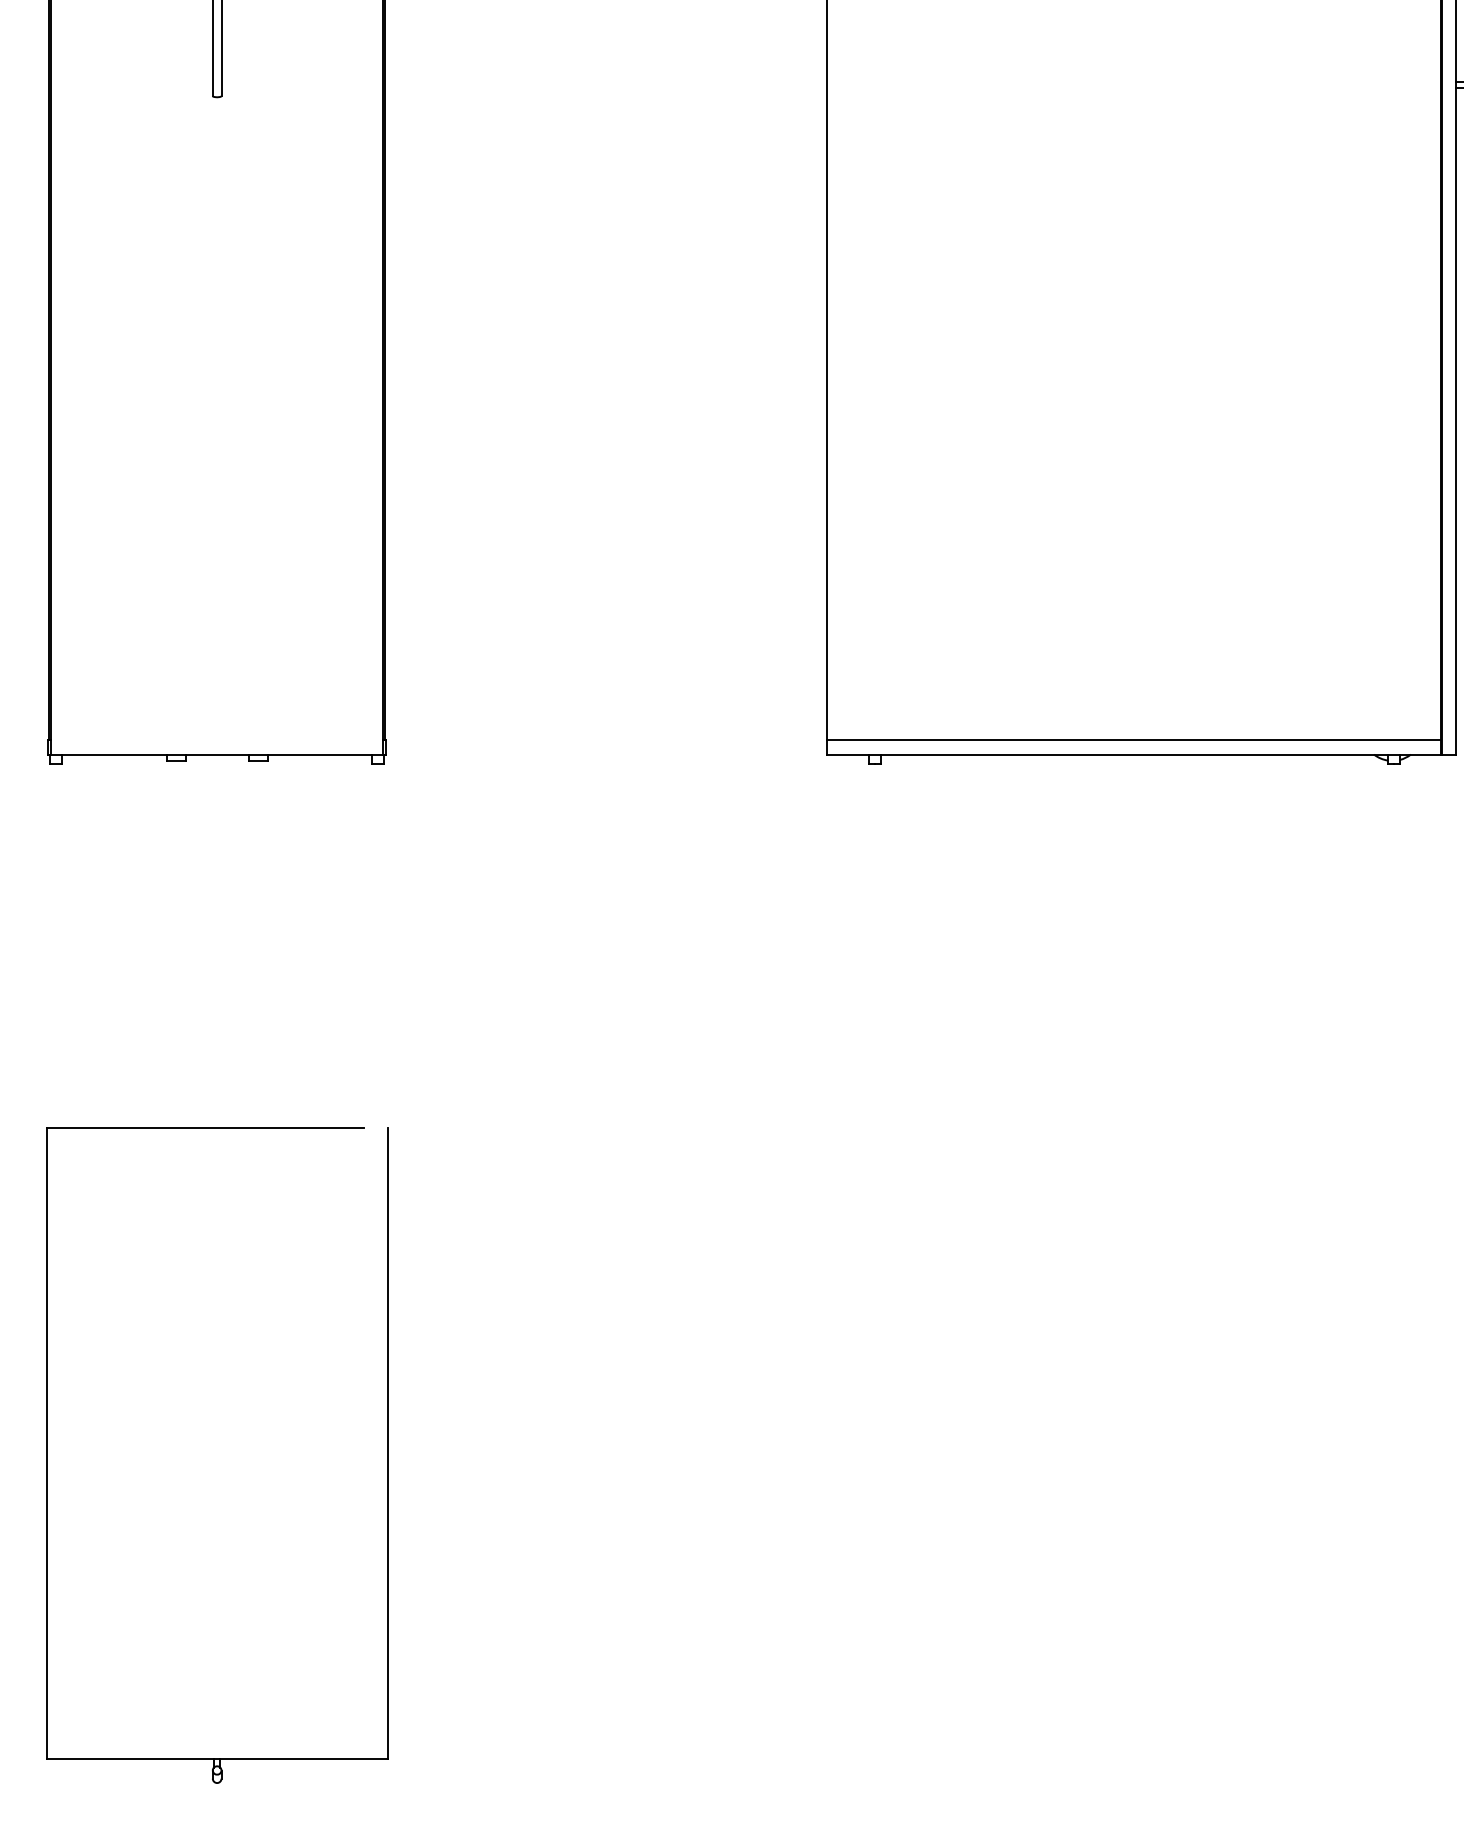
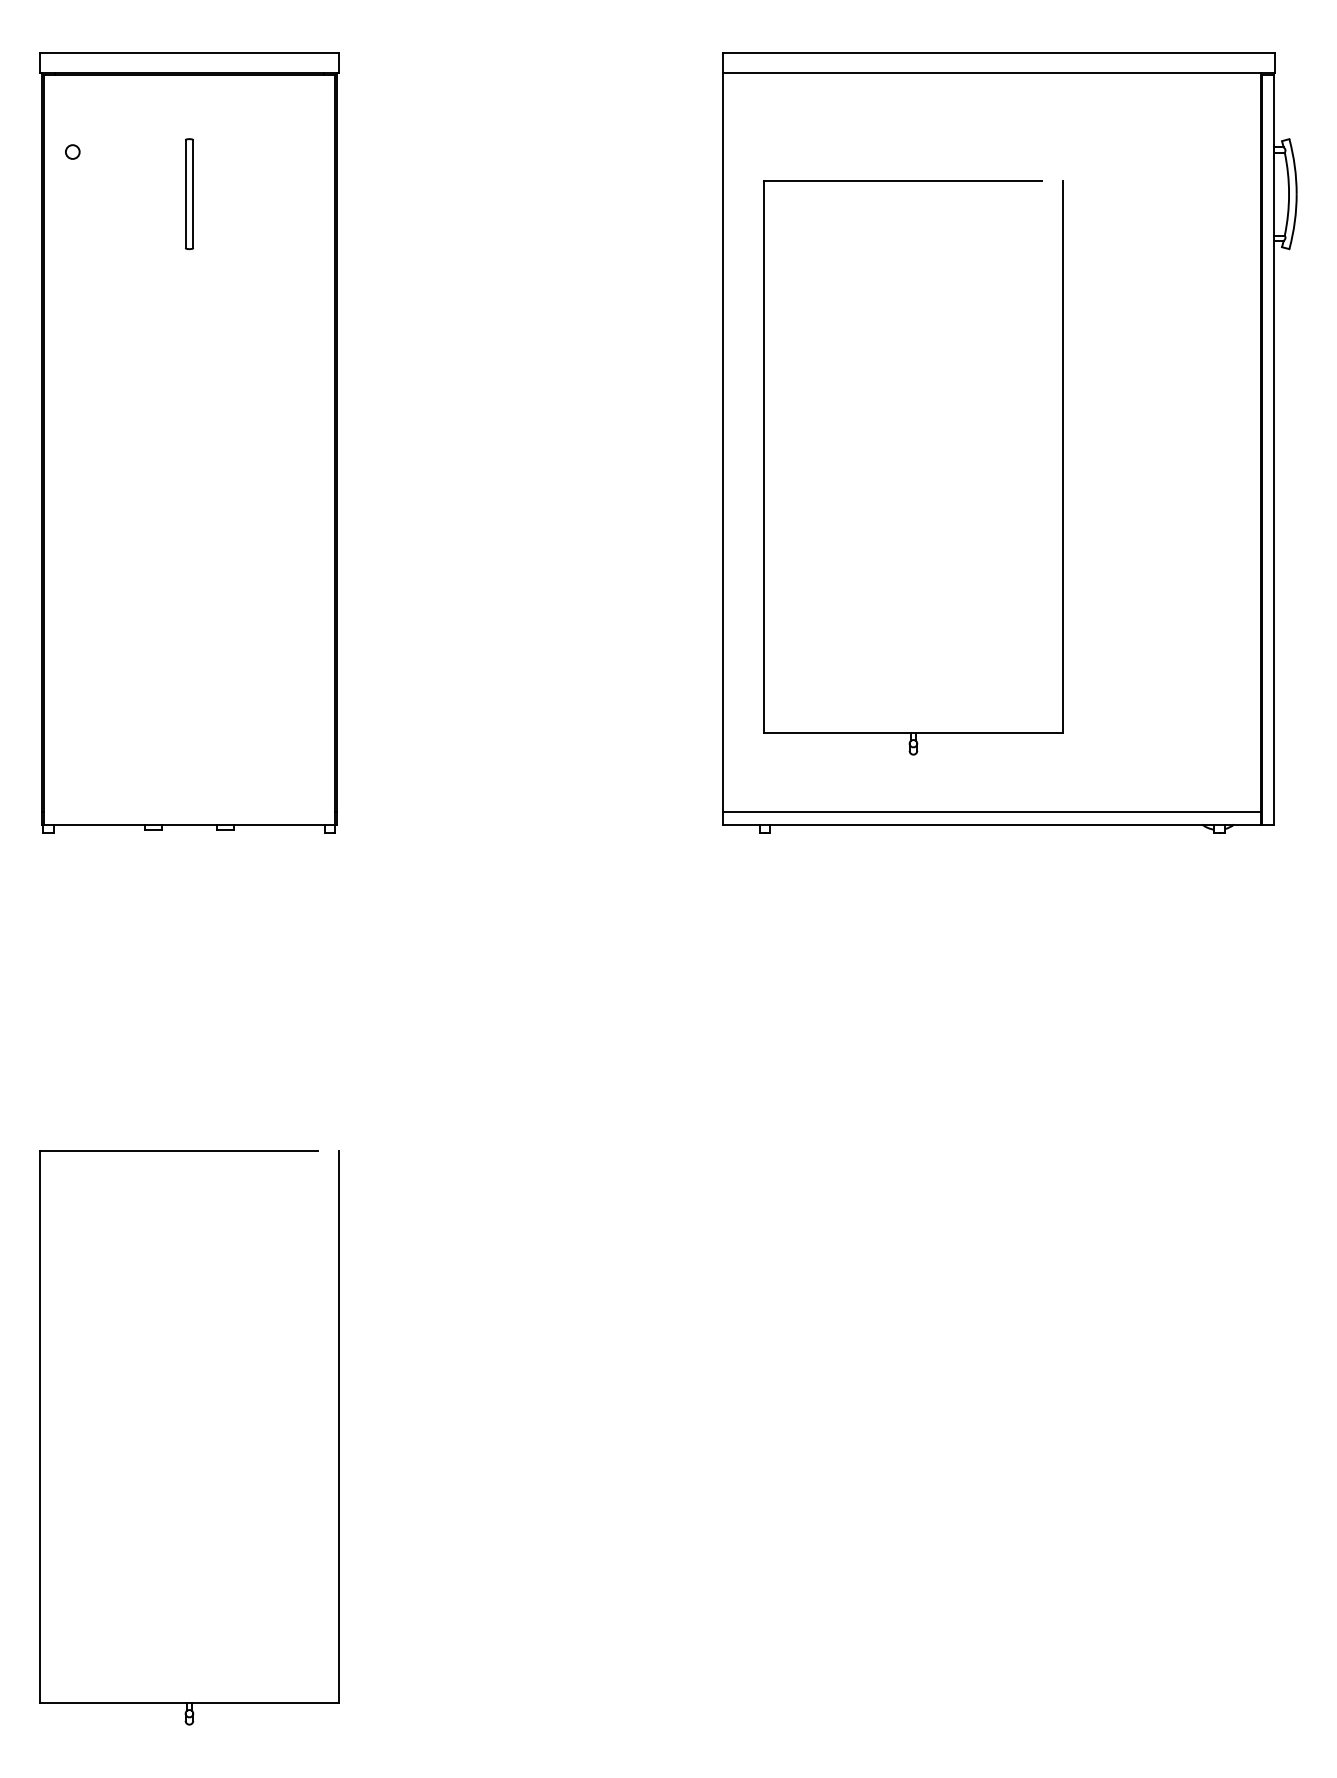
part: (874, 346) -> (764, 467), added

